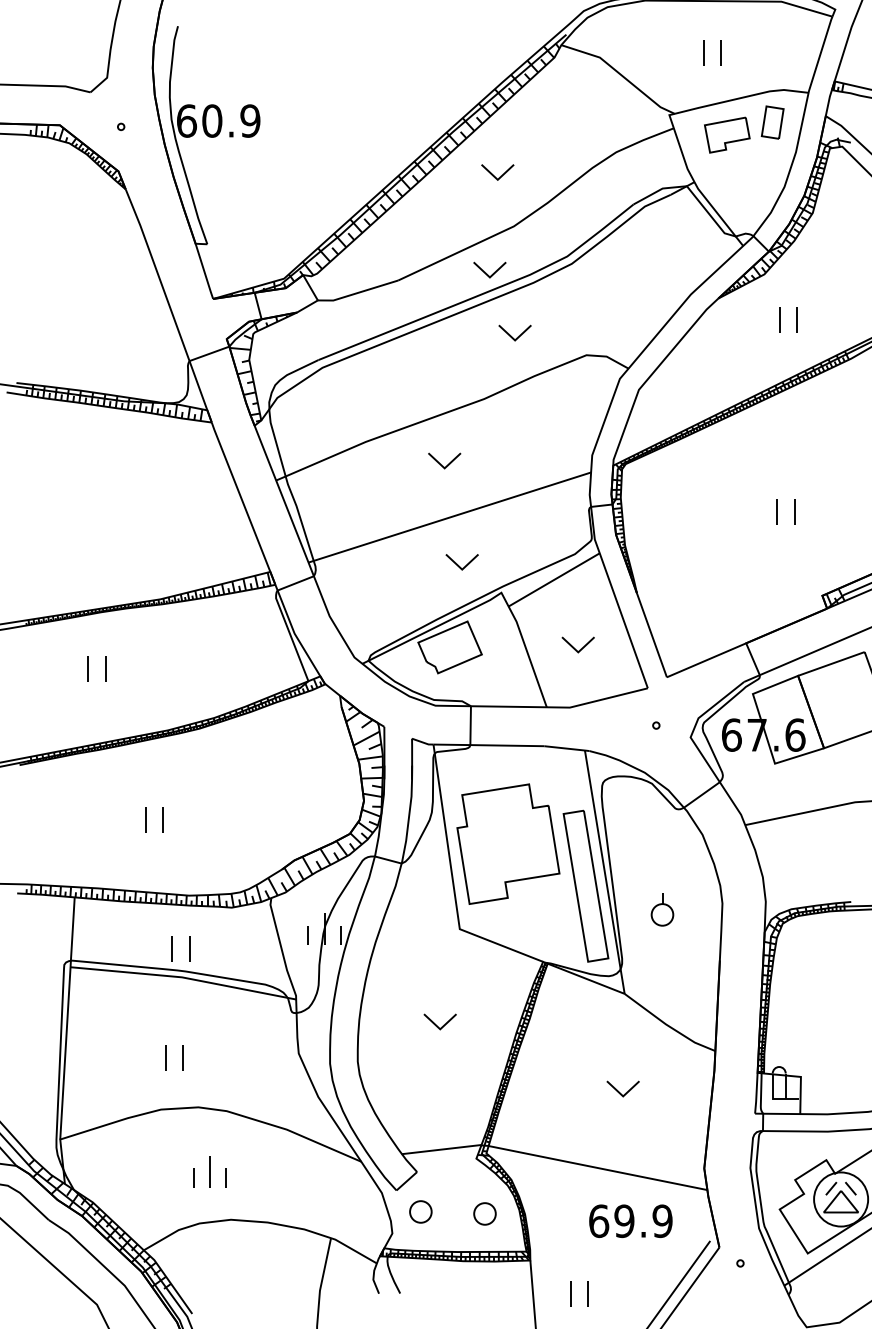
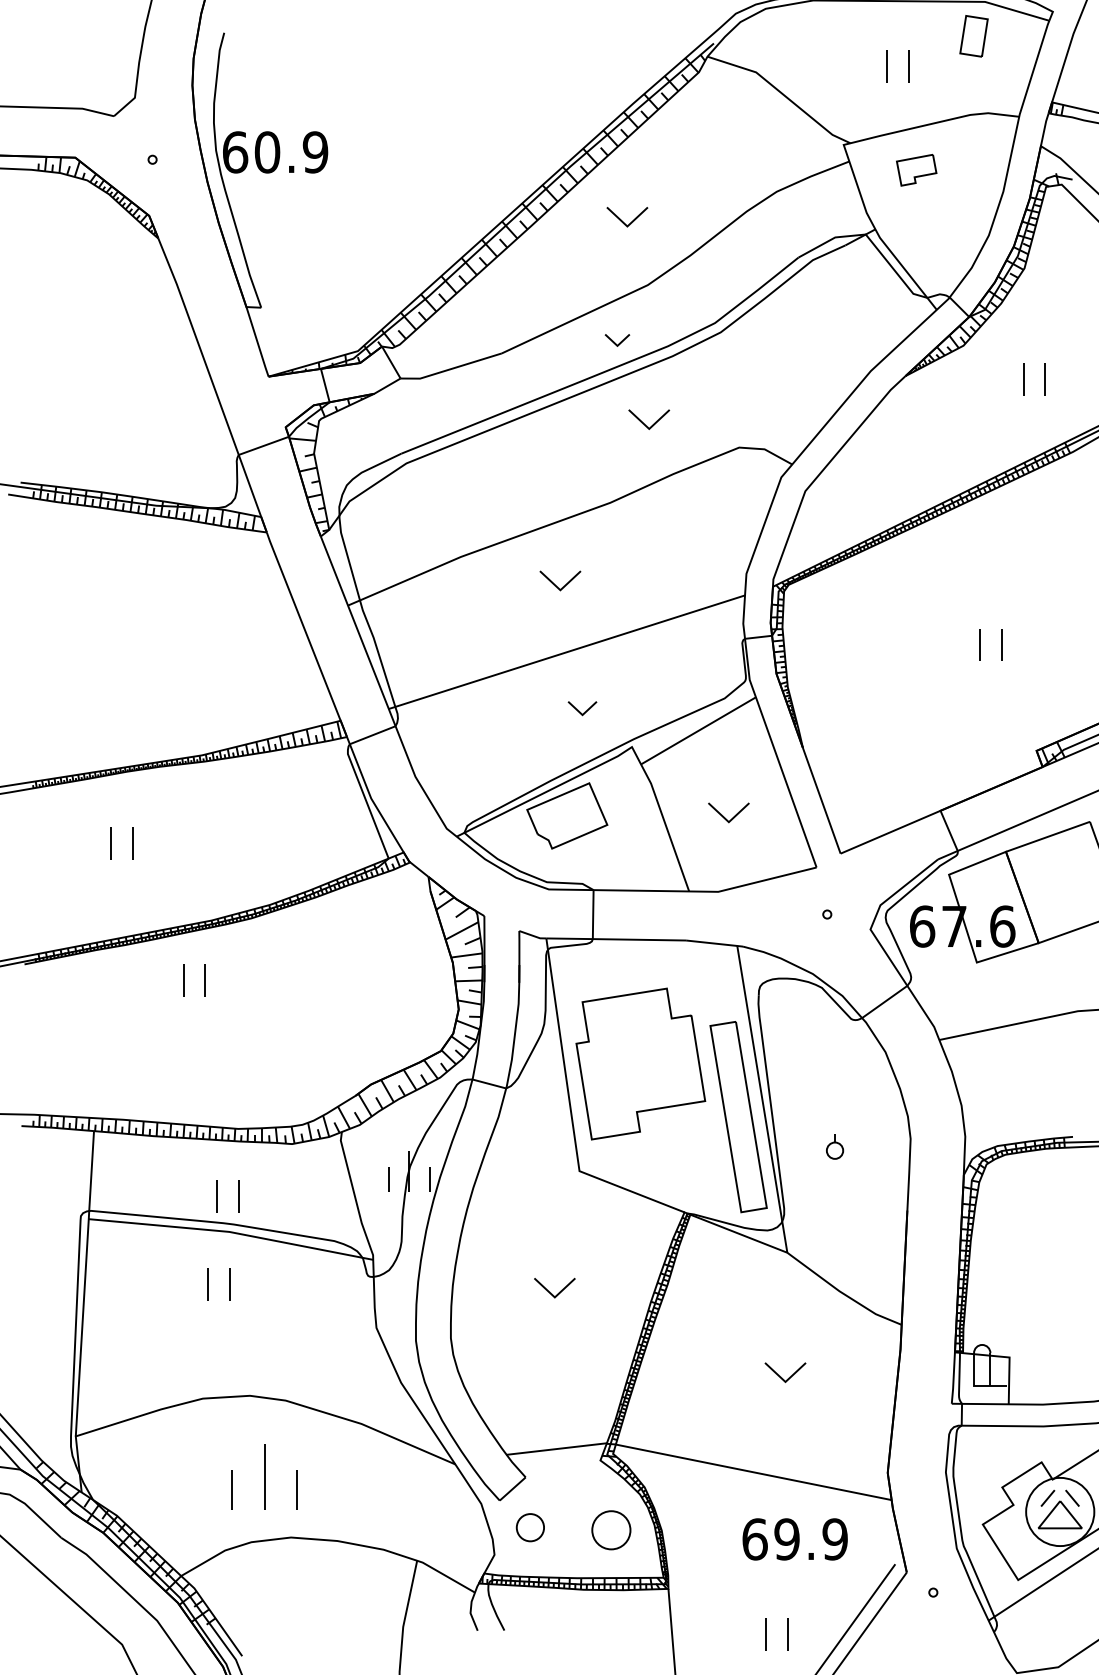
part: (772, 122) -> (973, 36), moved
part: (727, 135) -> (916, 170), size x0.7
part: (489, 270) -> (617, 340), size x0.6
part: (780, 320) -> (1024, 379), moved
part: (462, 562) -> (582, 708), size x0.7
part: (146, 819) -> (184, 980), moved
part: (662, 909) -> (834, 1146), size x0.6
part: (165, 1057) -> (208, 1284), moved
part: (209, 1171) -> (264, 1476), size x1.6
part: (484, 1213) -> (610, 1529), size x1.4
part: (570, 1294) -> (766, 1634), moved

